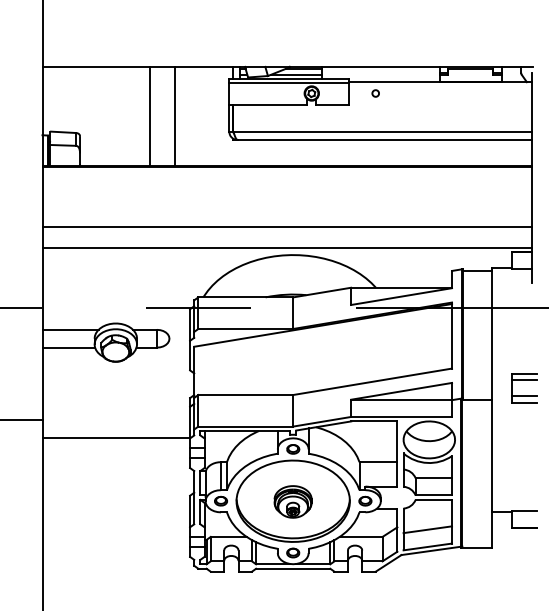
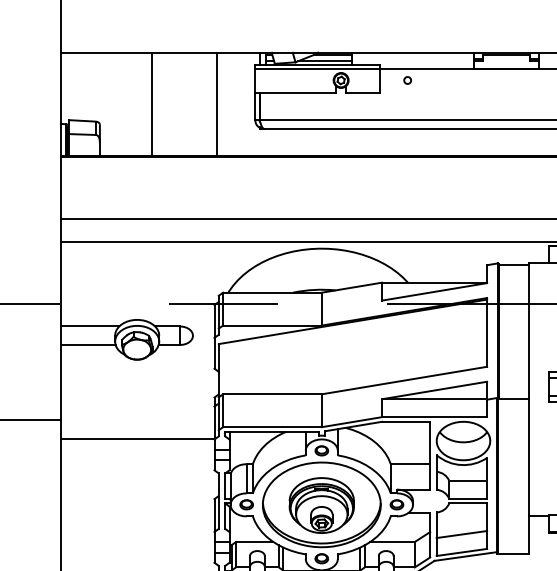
line: (150, 115) -> (152, 103), moved
line: (175, 115) -> (216, 103), moved
part: (292, 501) -> (321, 505), size x1.67

